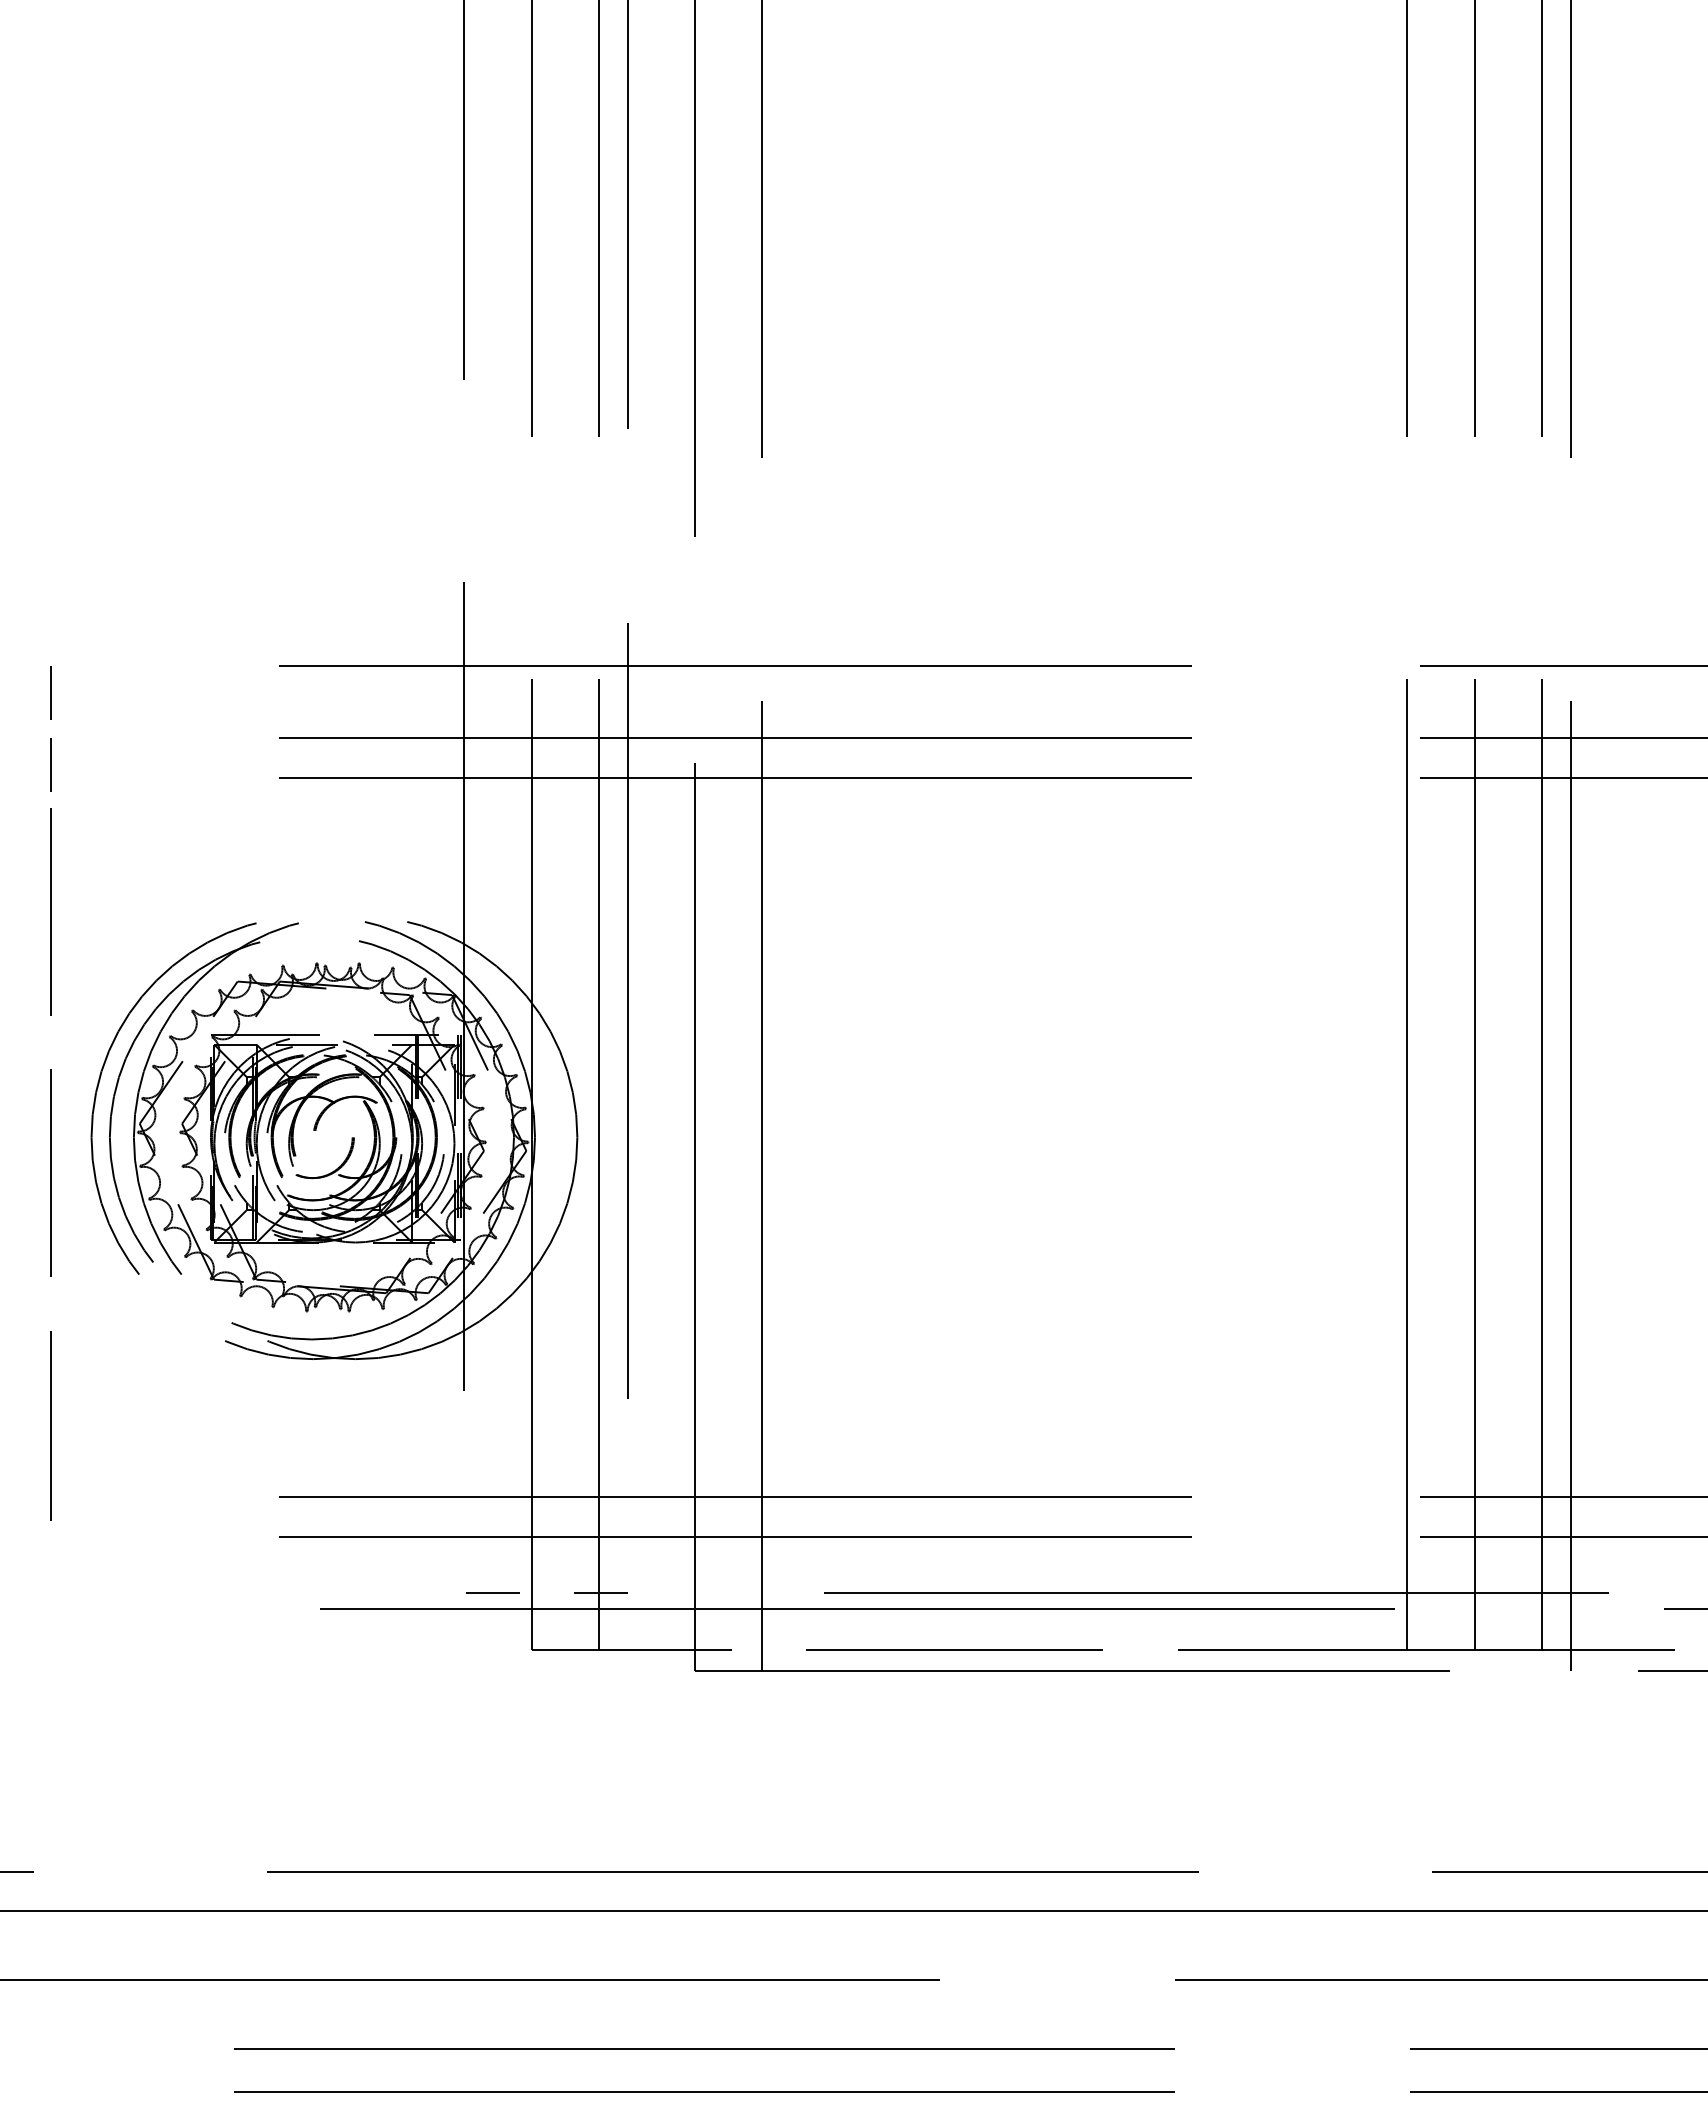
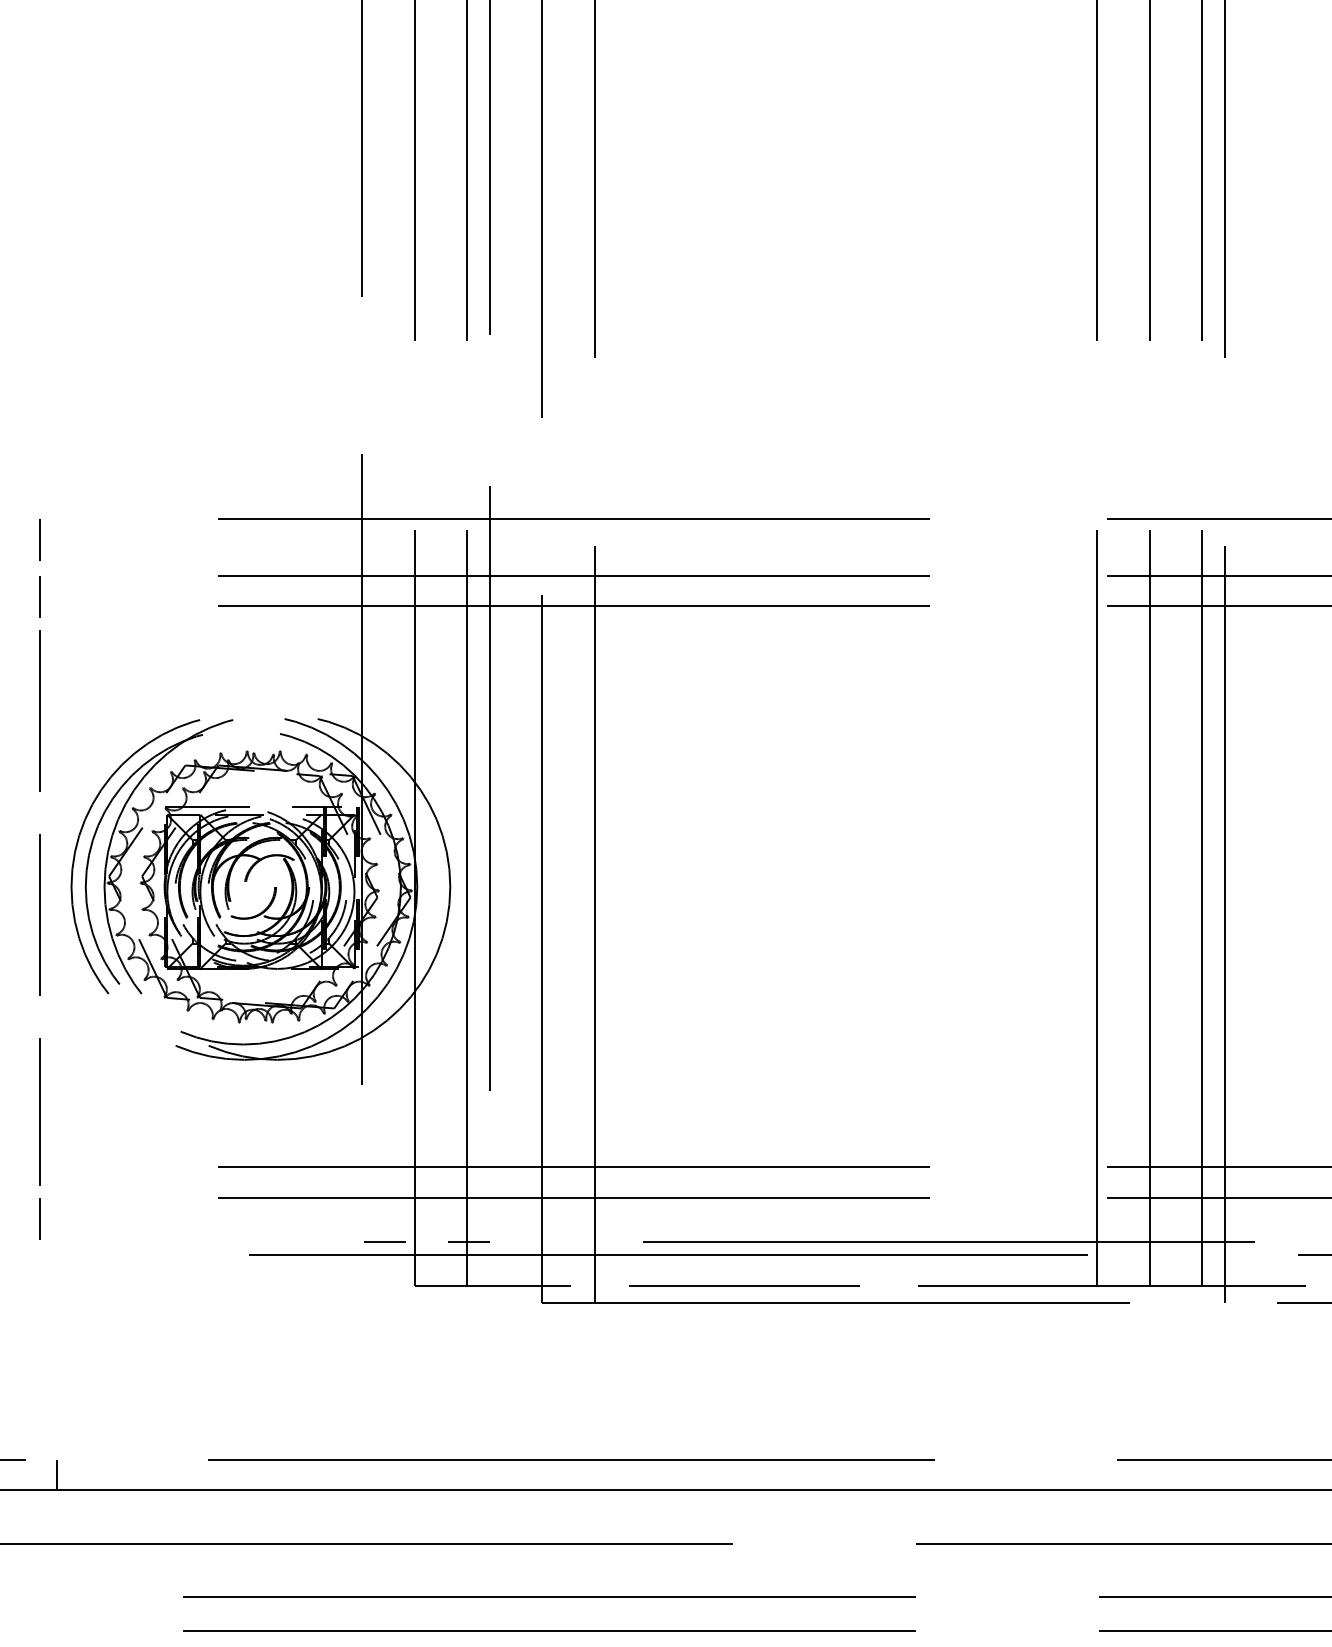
line: (50, 1563) -> (39, 1219), added
line: (72, 1890) -> (56, 1474), added

